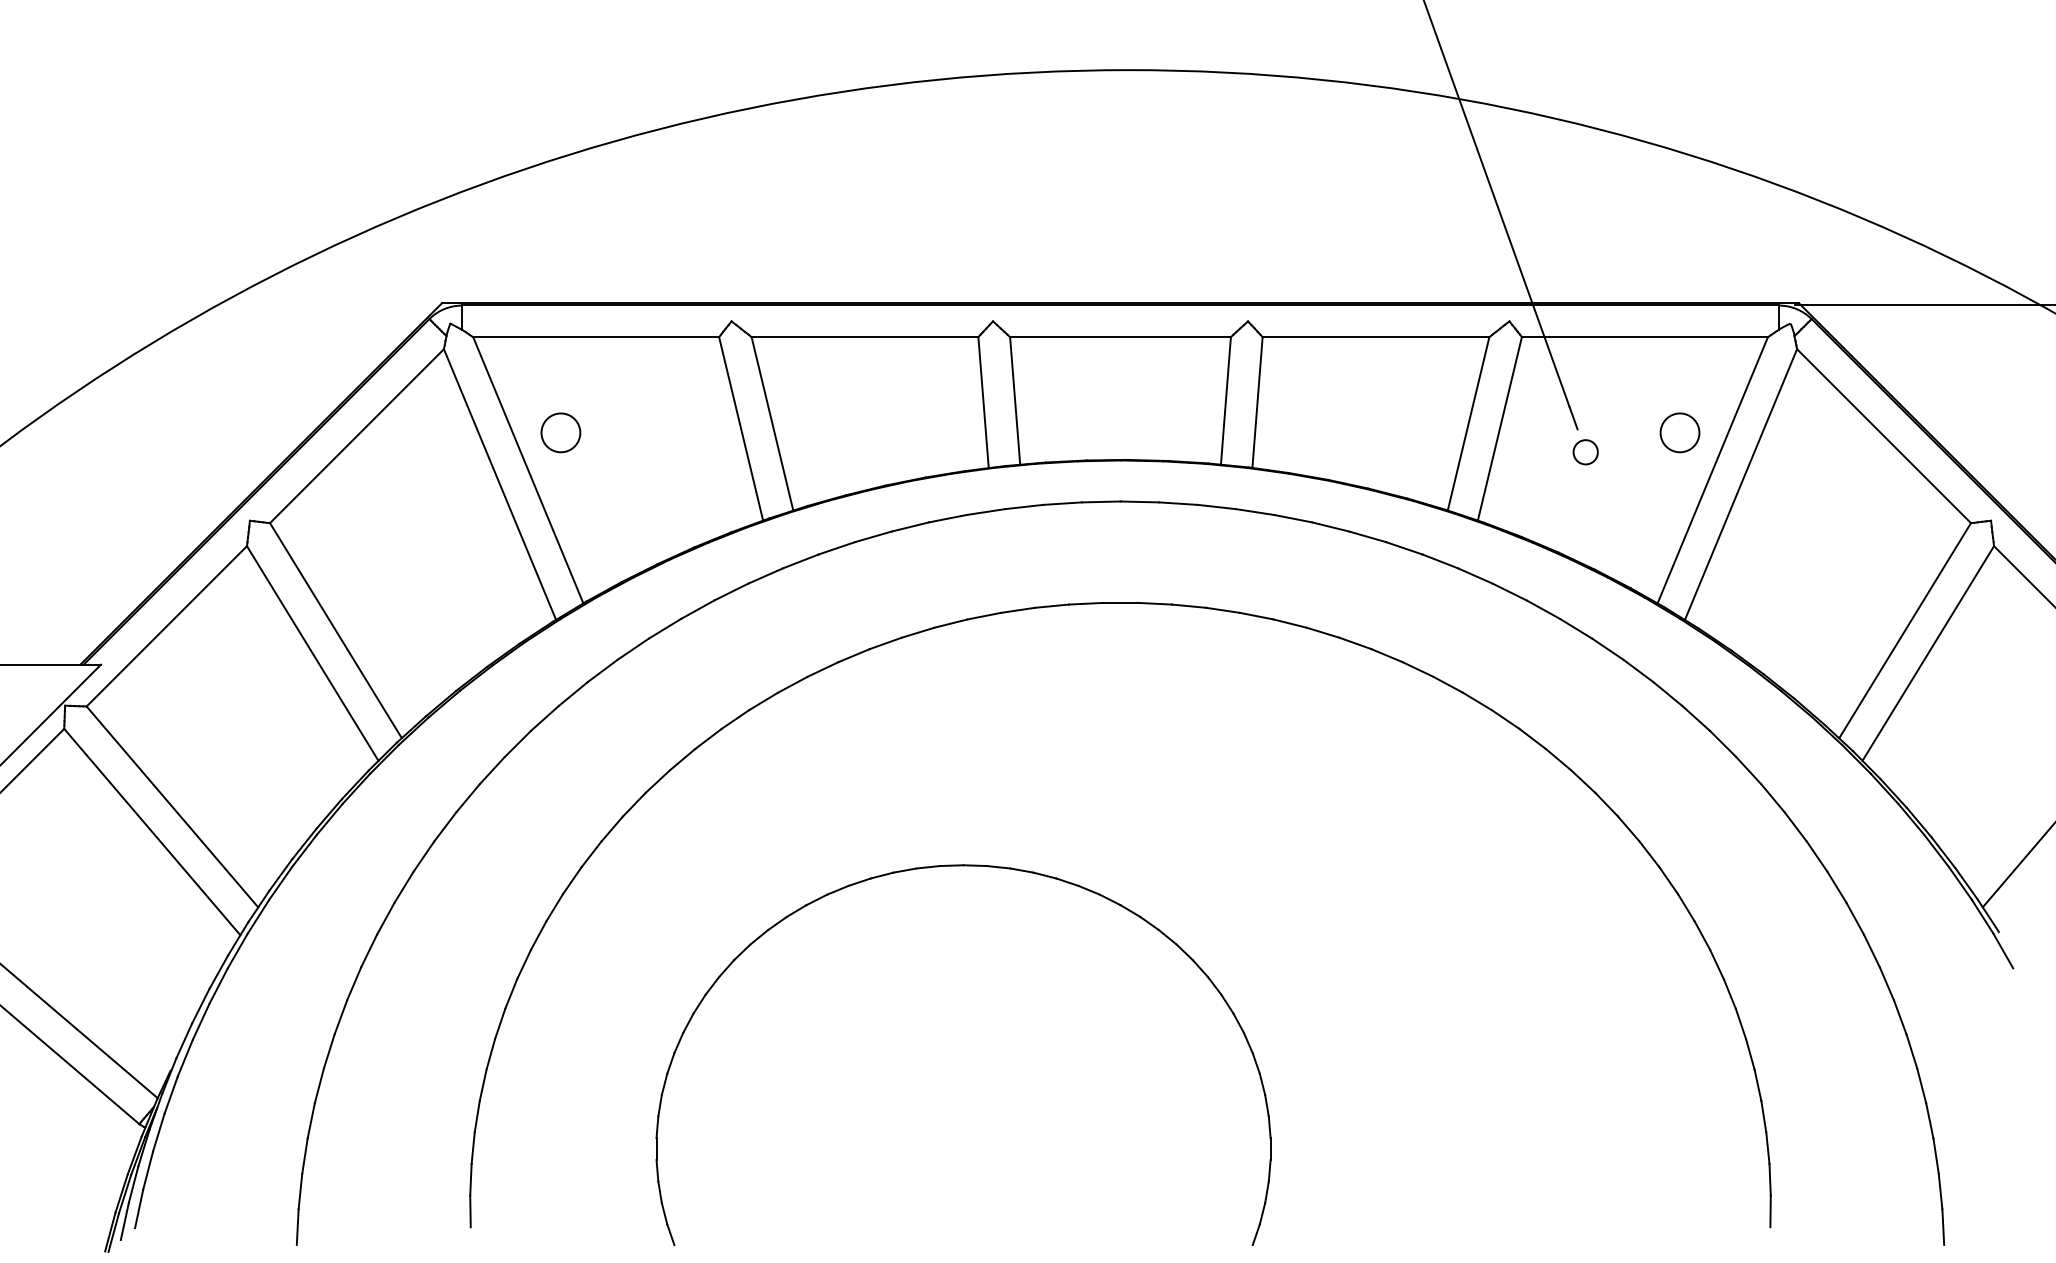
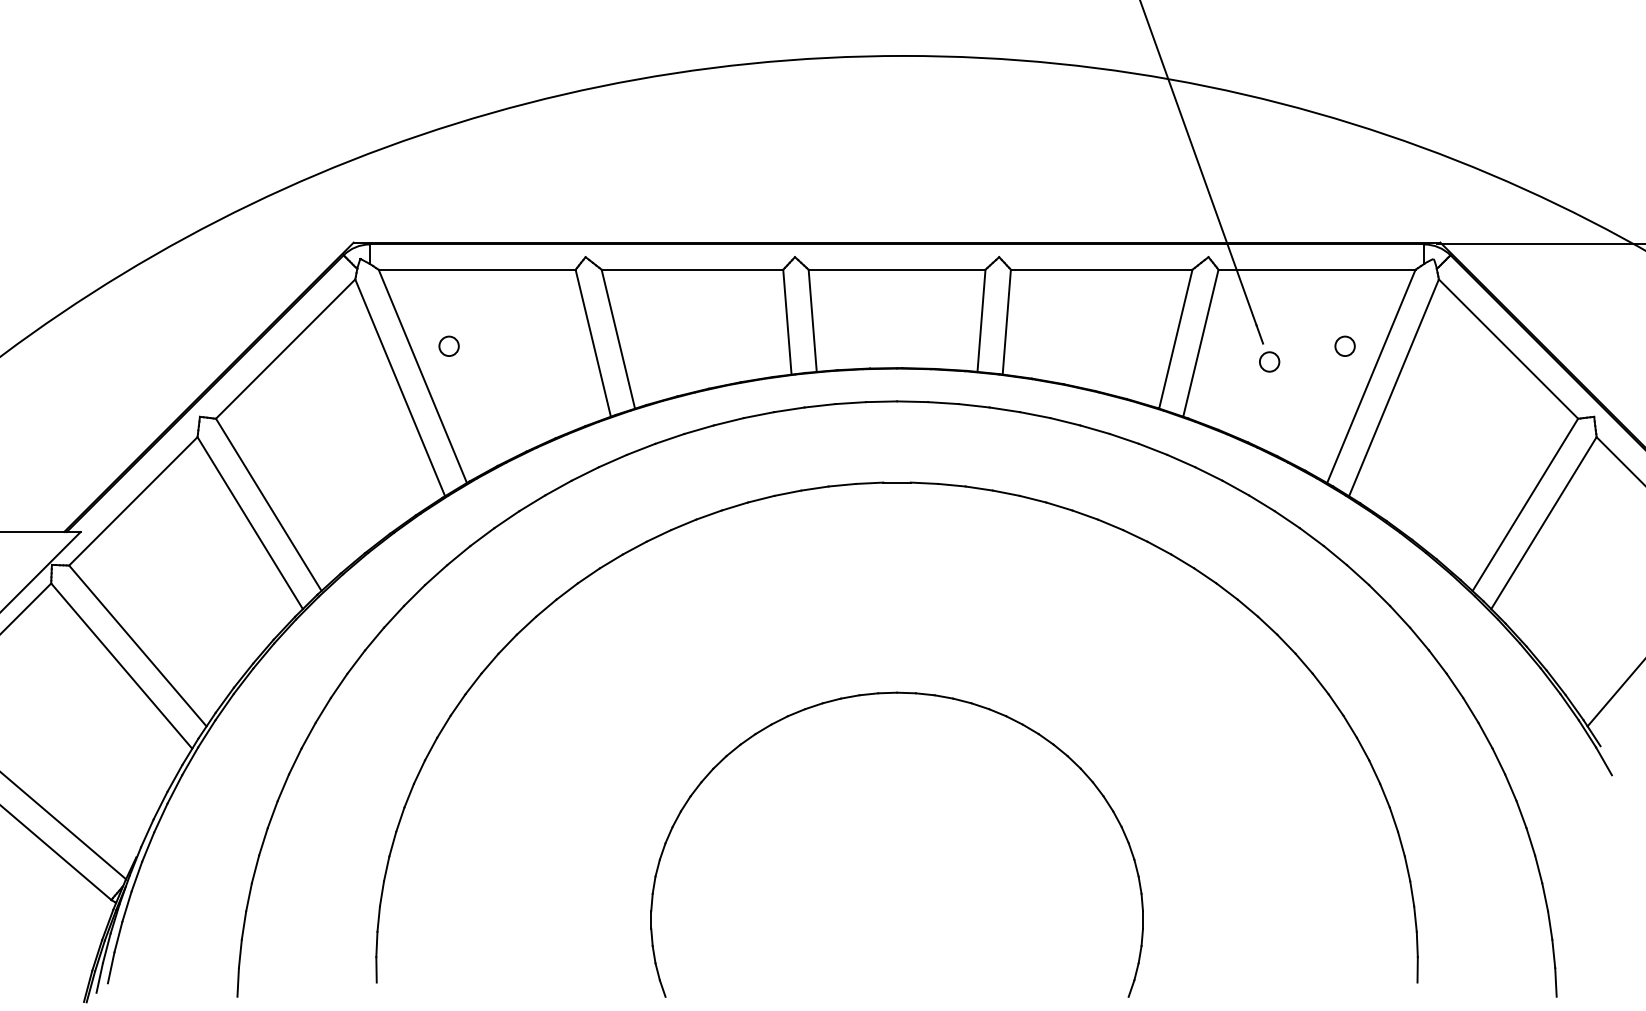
circle: (561, 432) -> (449, 346), size x0.62
circle: (1679, 432) -> (1344, 346), size x0.62
part: (963, 866) -> (897, 693), moved

